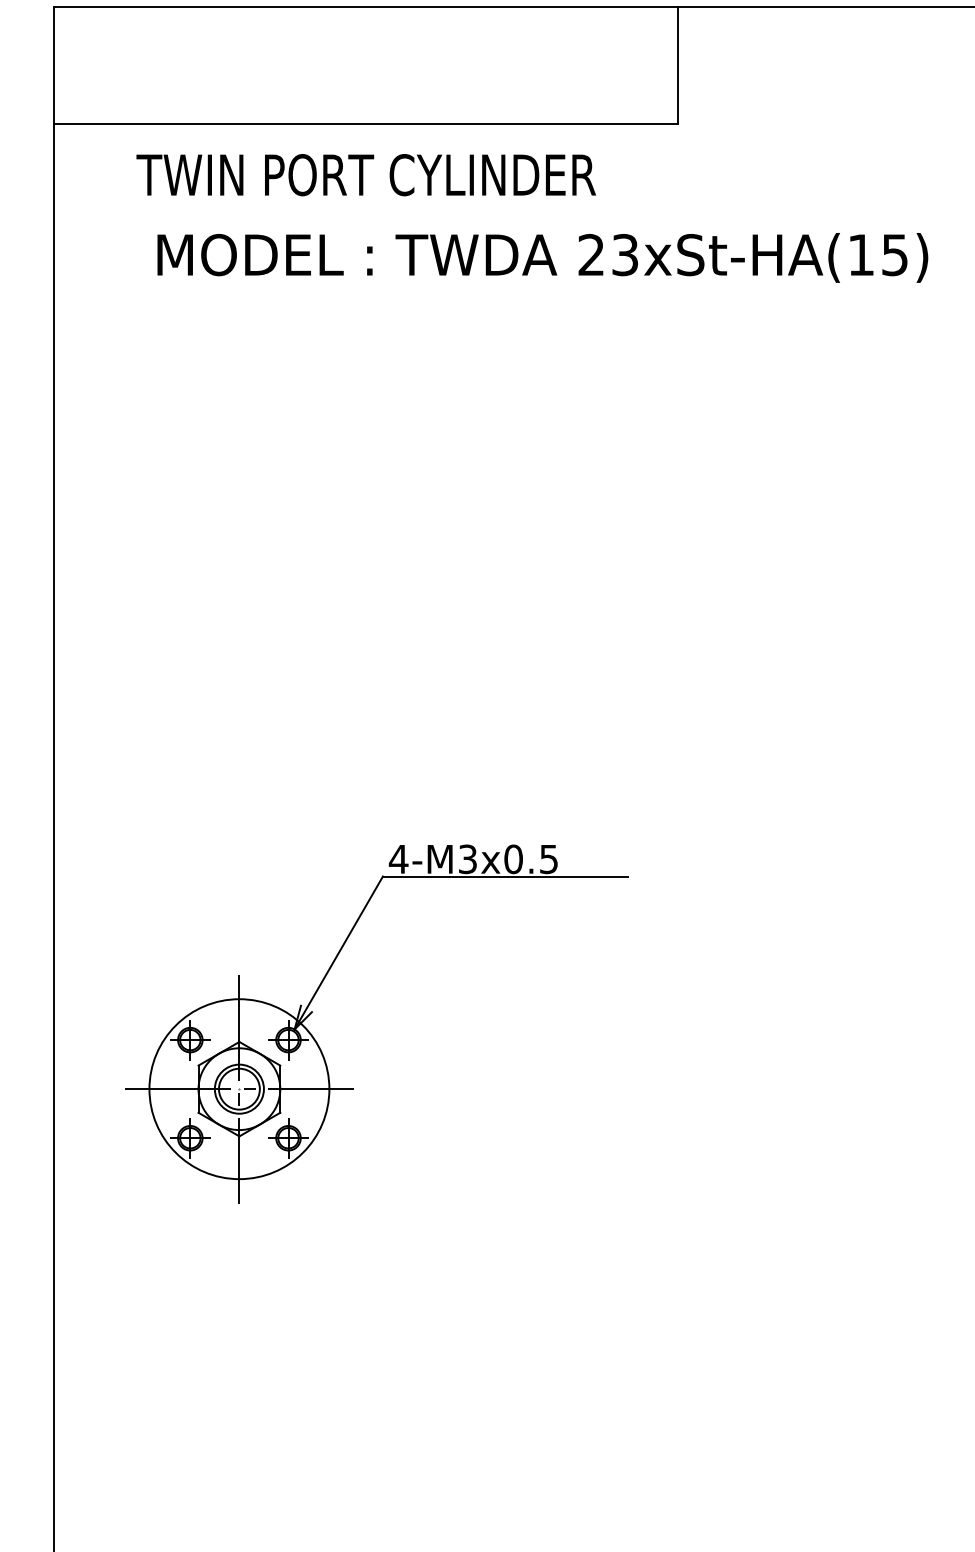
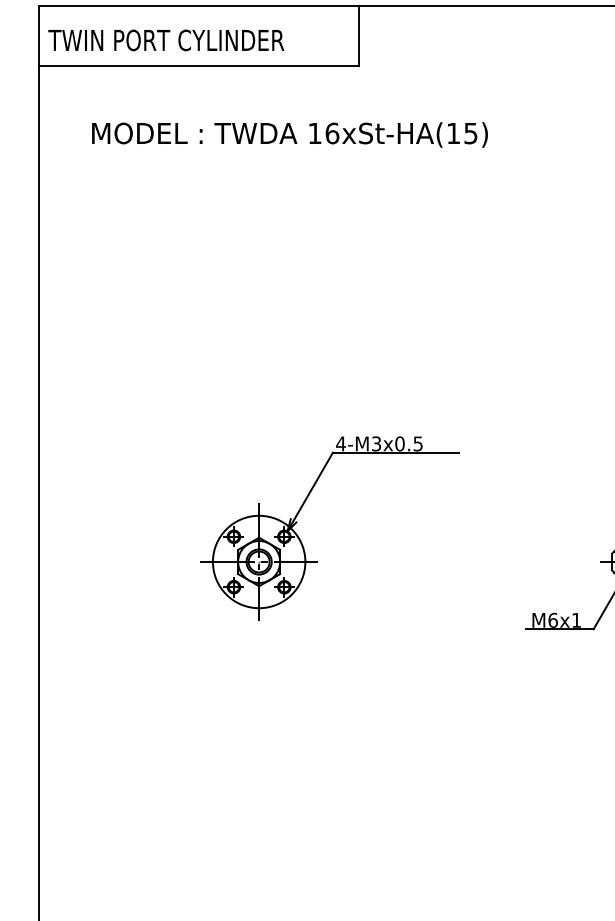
text: (366, 175) -> (166, 40), moved
text: (607, 255) -> (323, 133), 23xSt-HA(15) -> 16xSt-HA(15)
part: (323, 1051) -> (302, 542), moved

